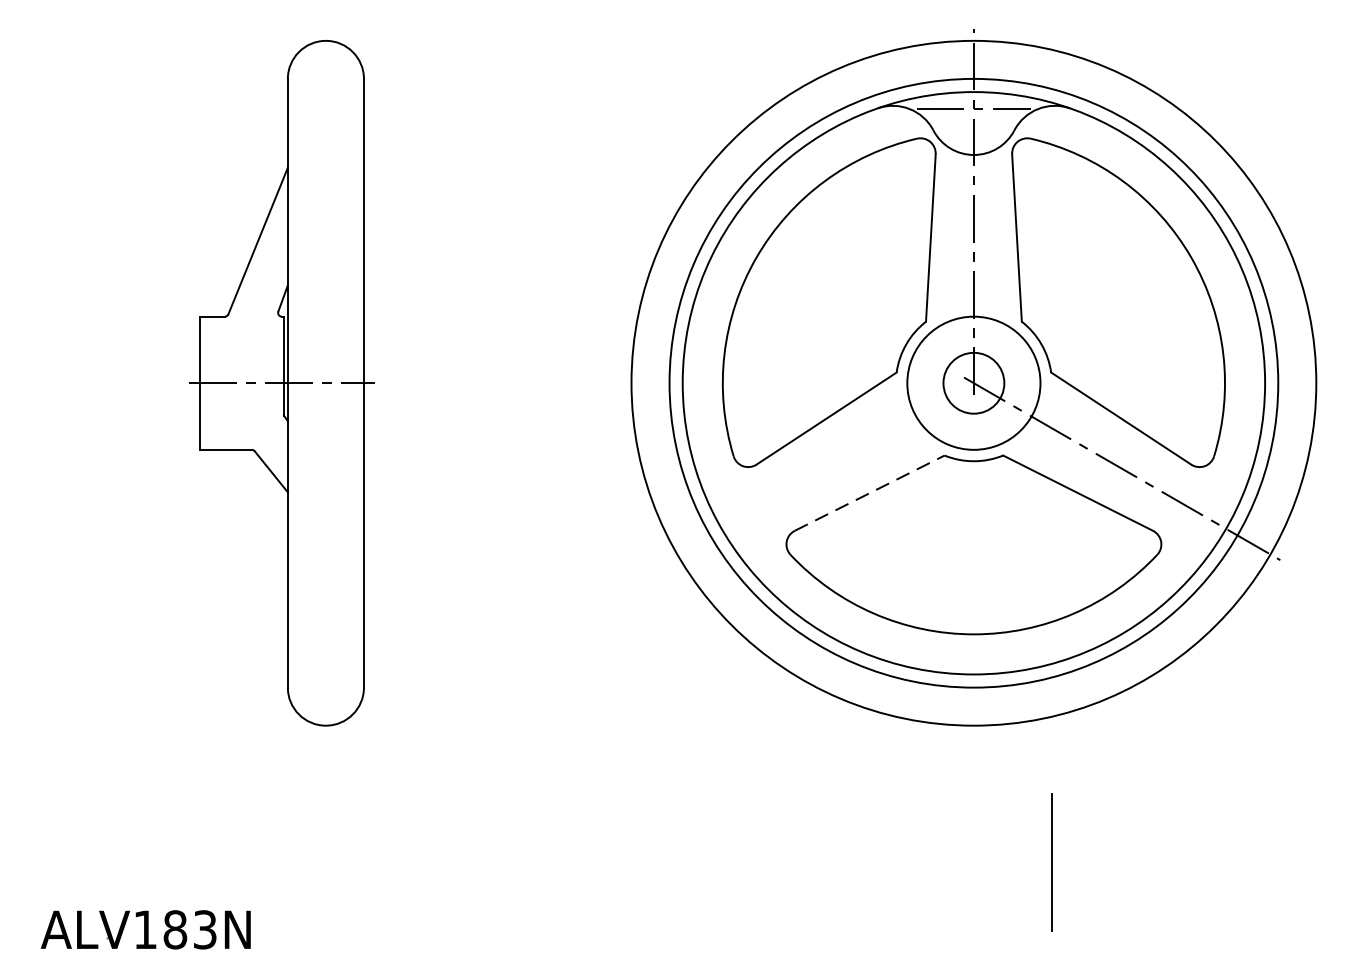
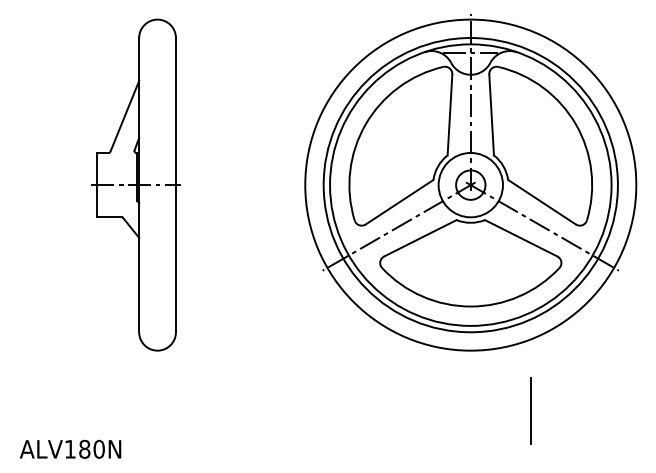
line: (824, 468) -> (398, 226), added
line: (869, 493) -> (420, 238), dashed -> solid
line: (1051, 861) -> (530, 410), moved
text: (203, 930) -> (98, 449), ALV183N -> ALV180N

